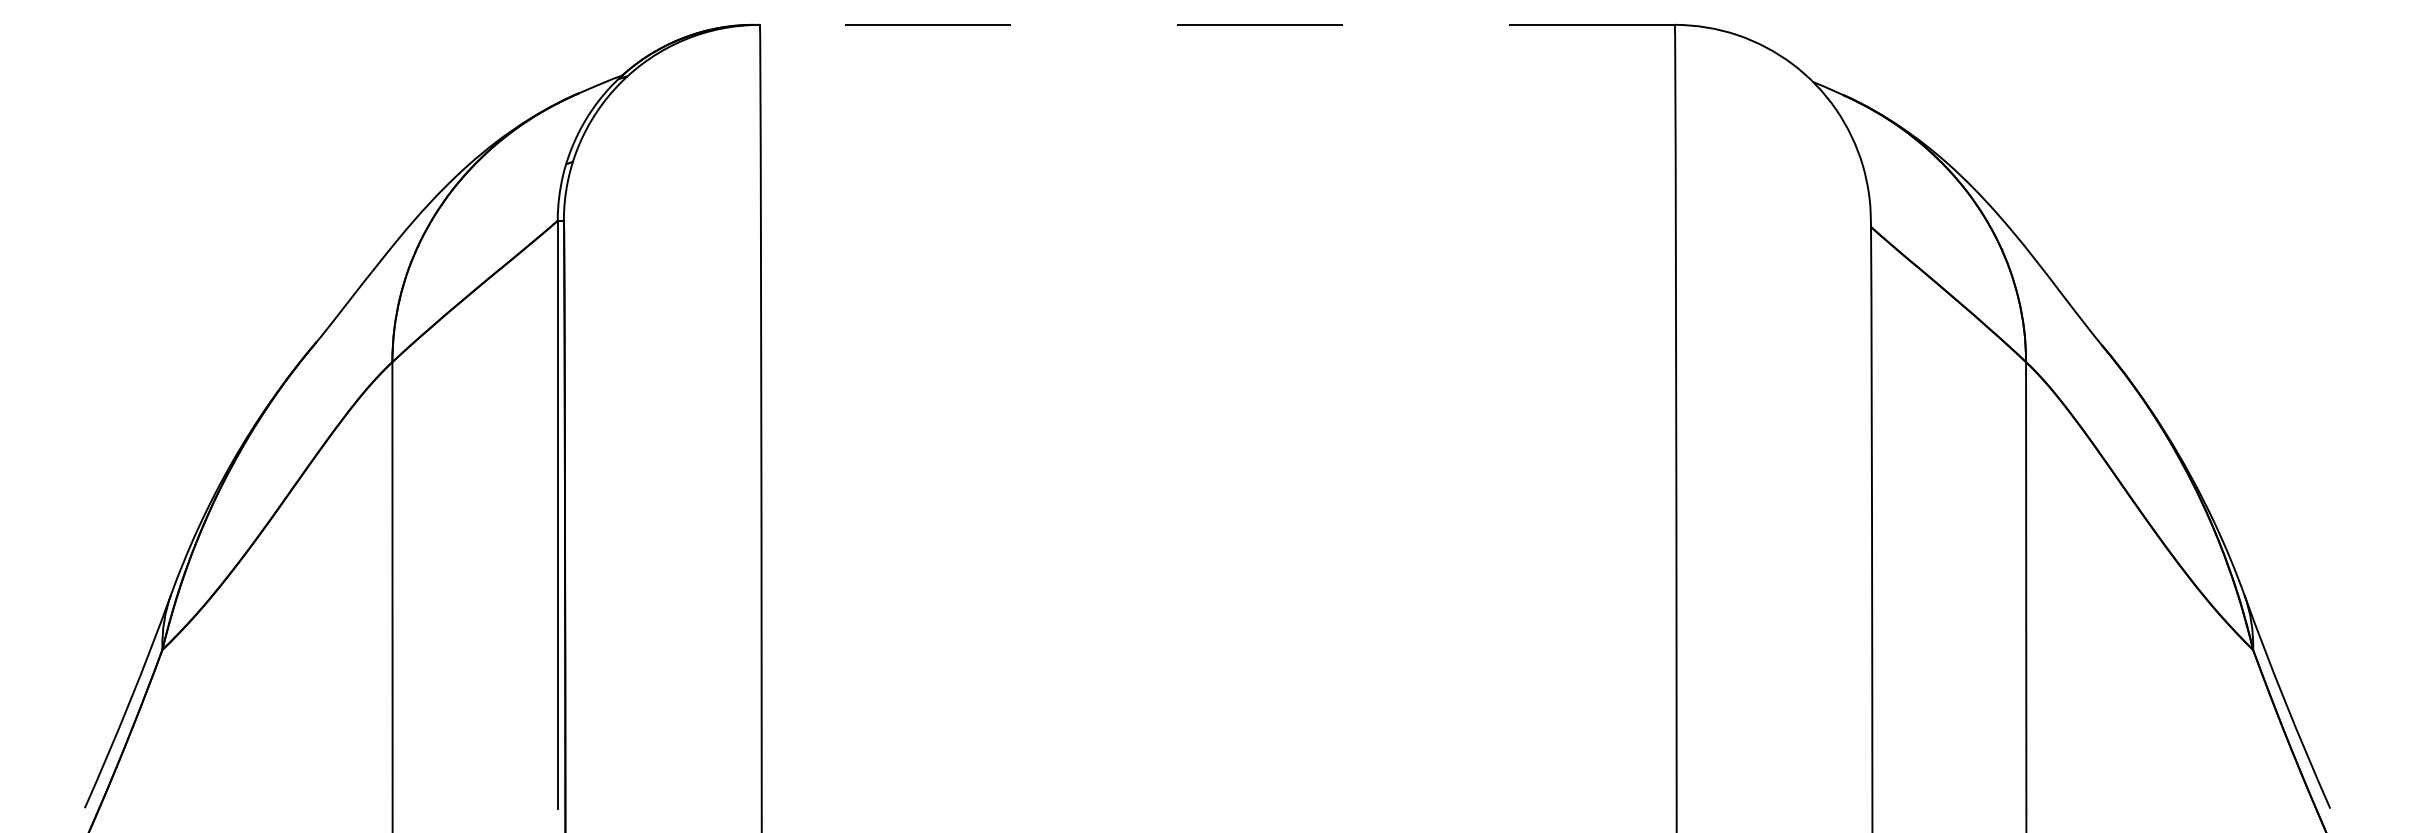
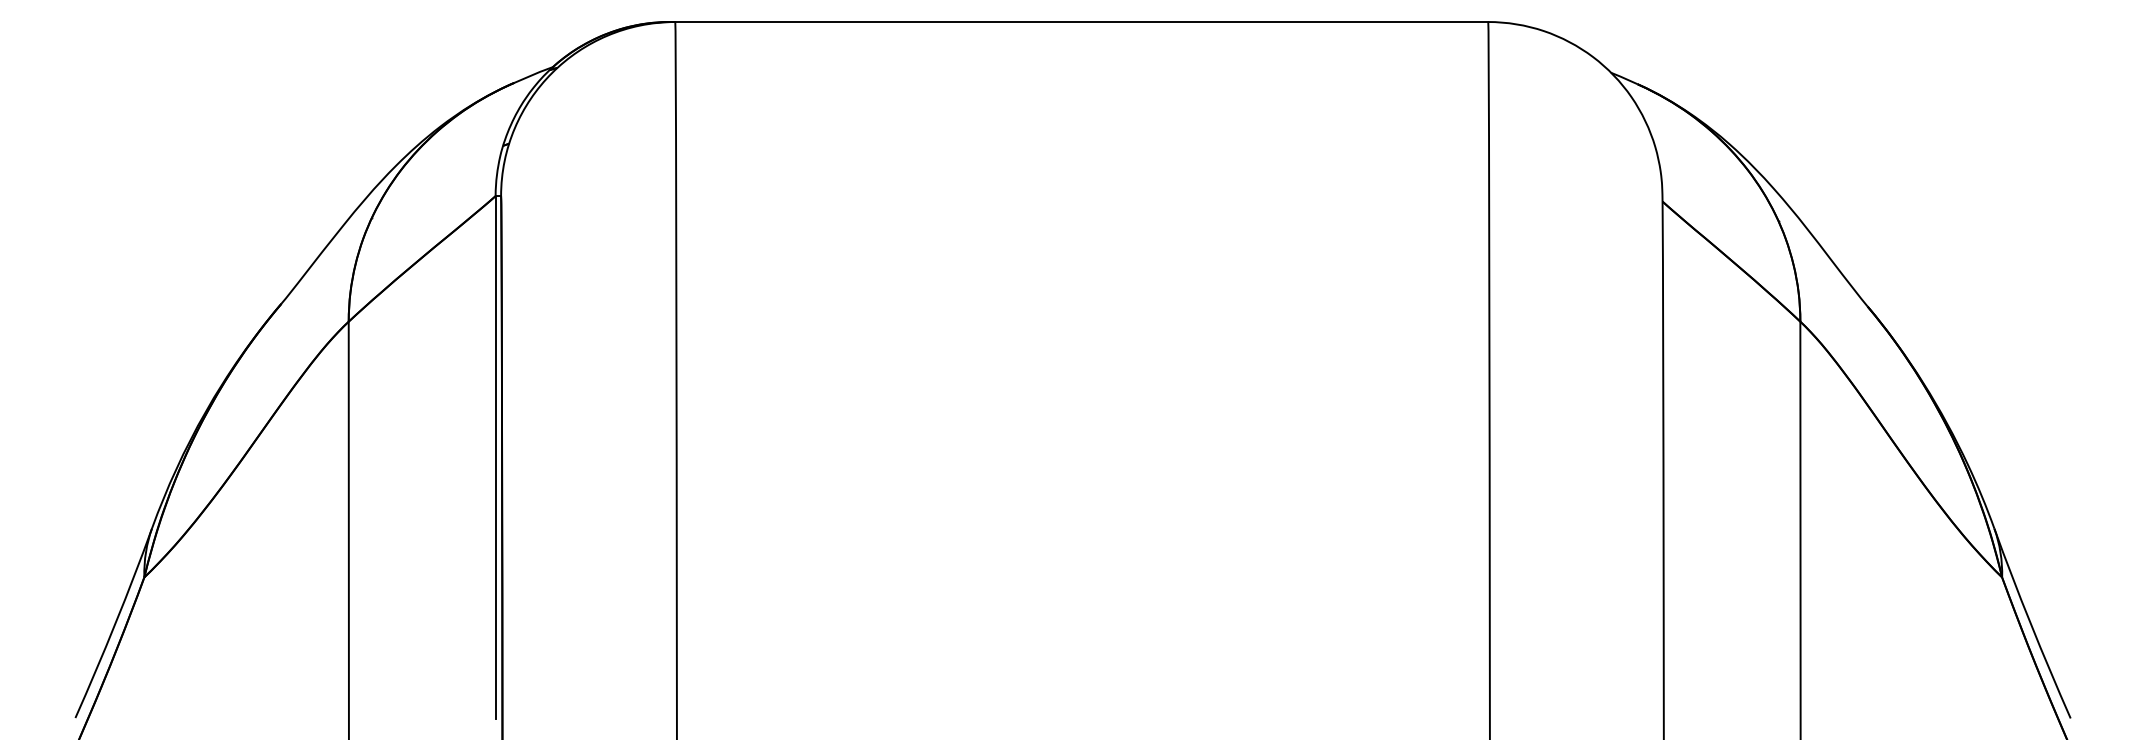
line: (1217, 25) -> (1081, 22), dashed -> solid

